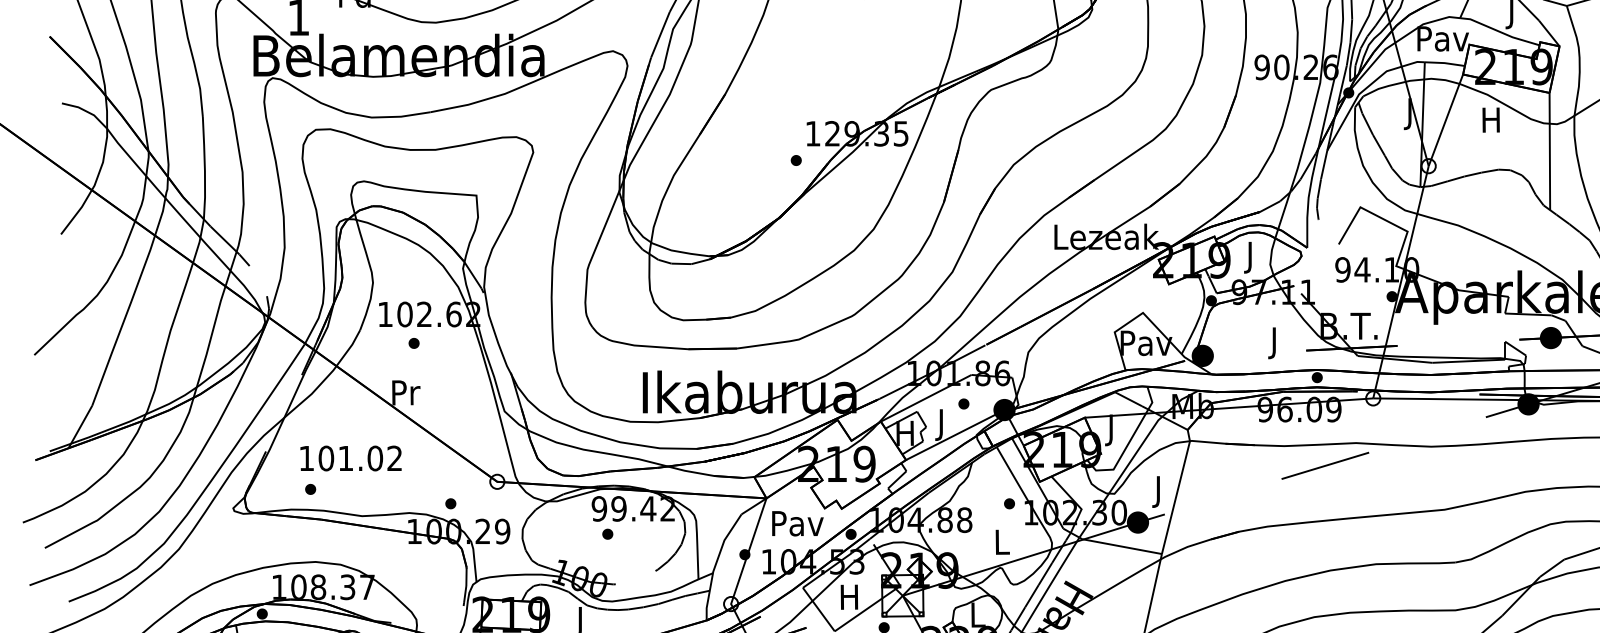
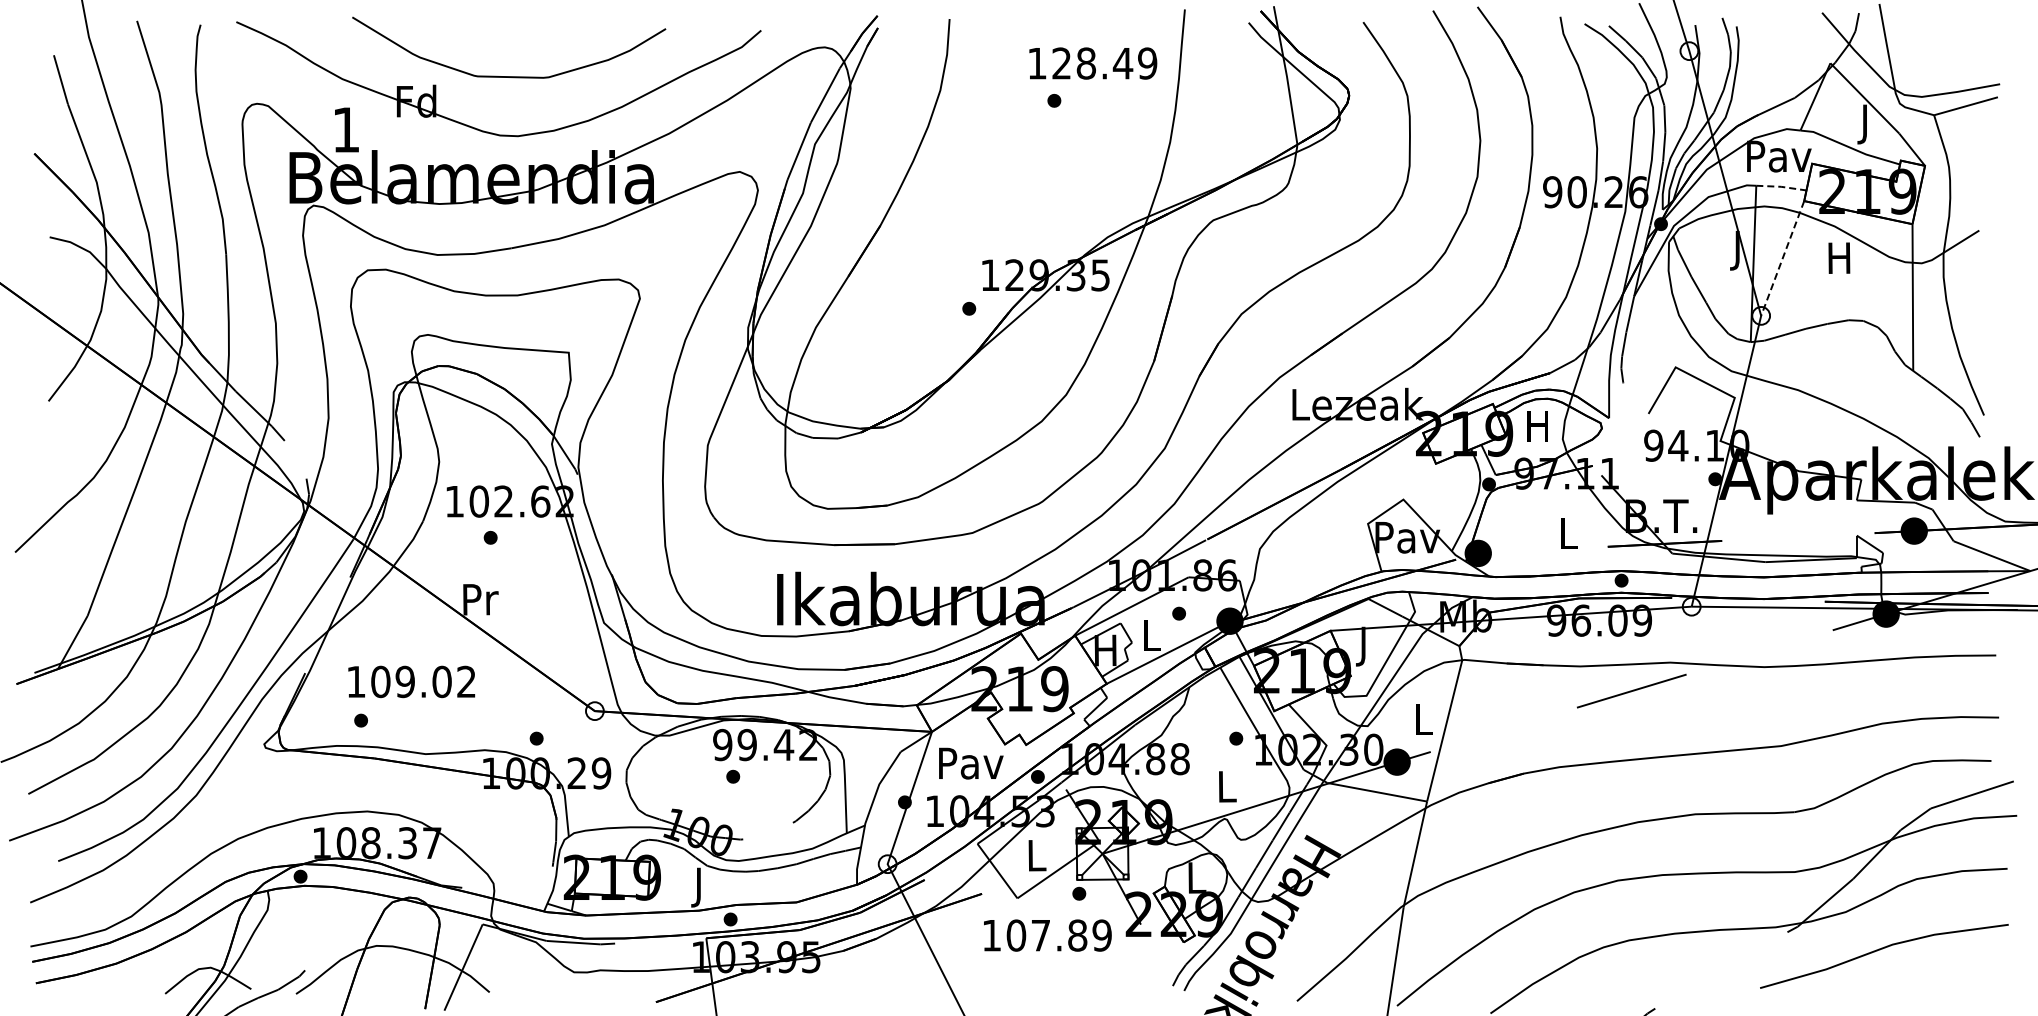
line: (1444, 62) -> (1781, 186), solid -> dashed
line: (1445, 120) -> (1782, 258), solid -> dashed
text: (1250, 257) -> (1537, 430), J -> H
text: (1274, 343) -> (1568, 537), J -> L
text: (941, 424) -> (1151, 639), J -> L
text: (345, 458) -> (404, 681), 101.02 -> 109.02
text: (1159, 491) -> (1423, 723), J -> L
text: (849, 597) -> (1035, 855), H -> L

